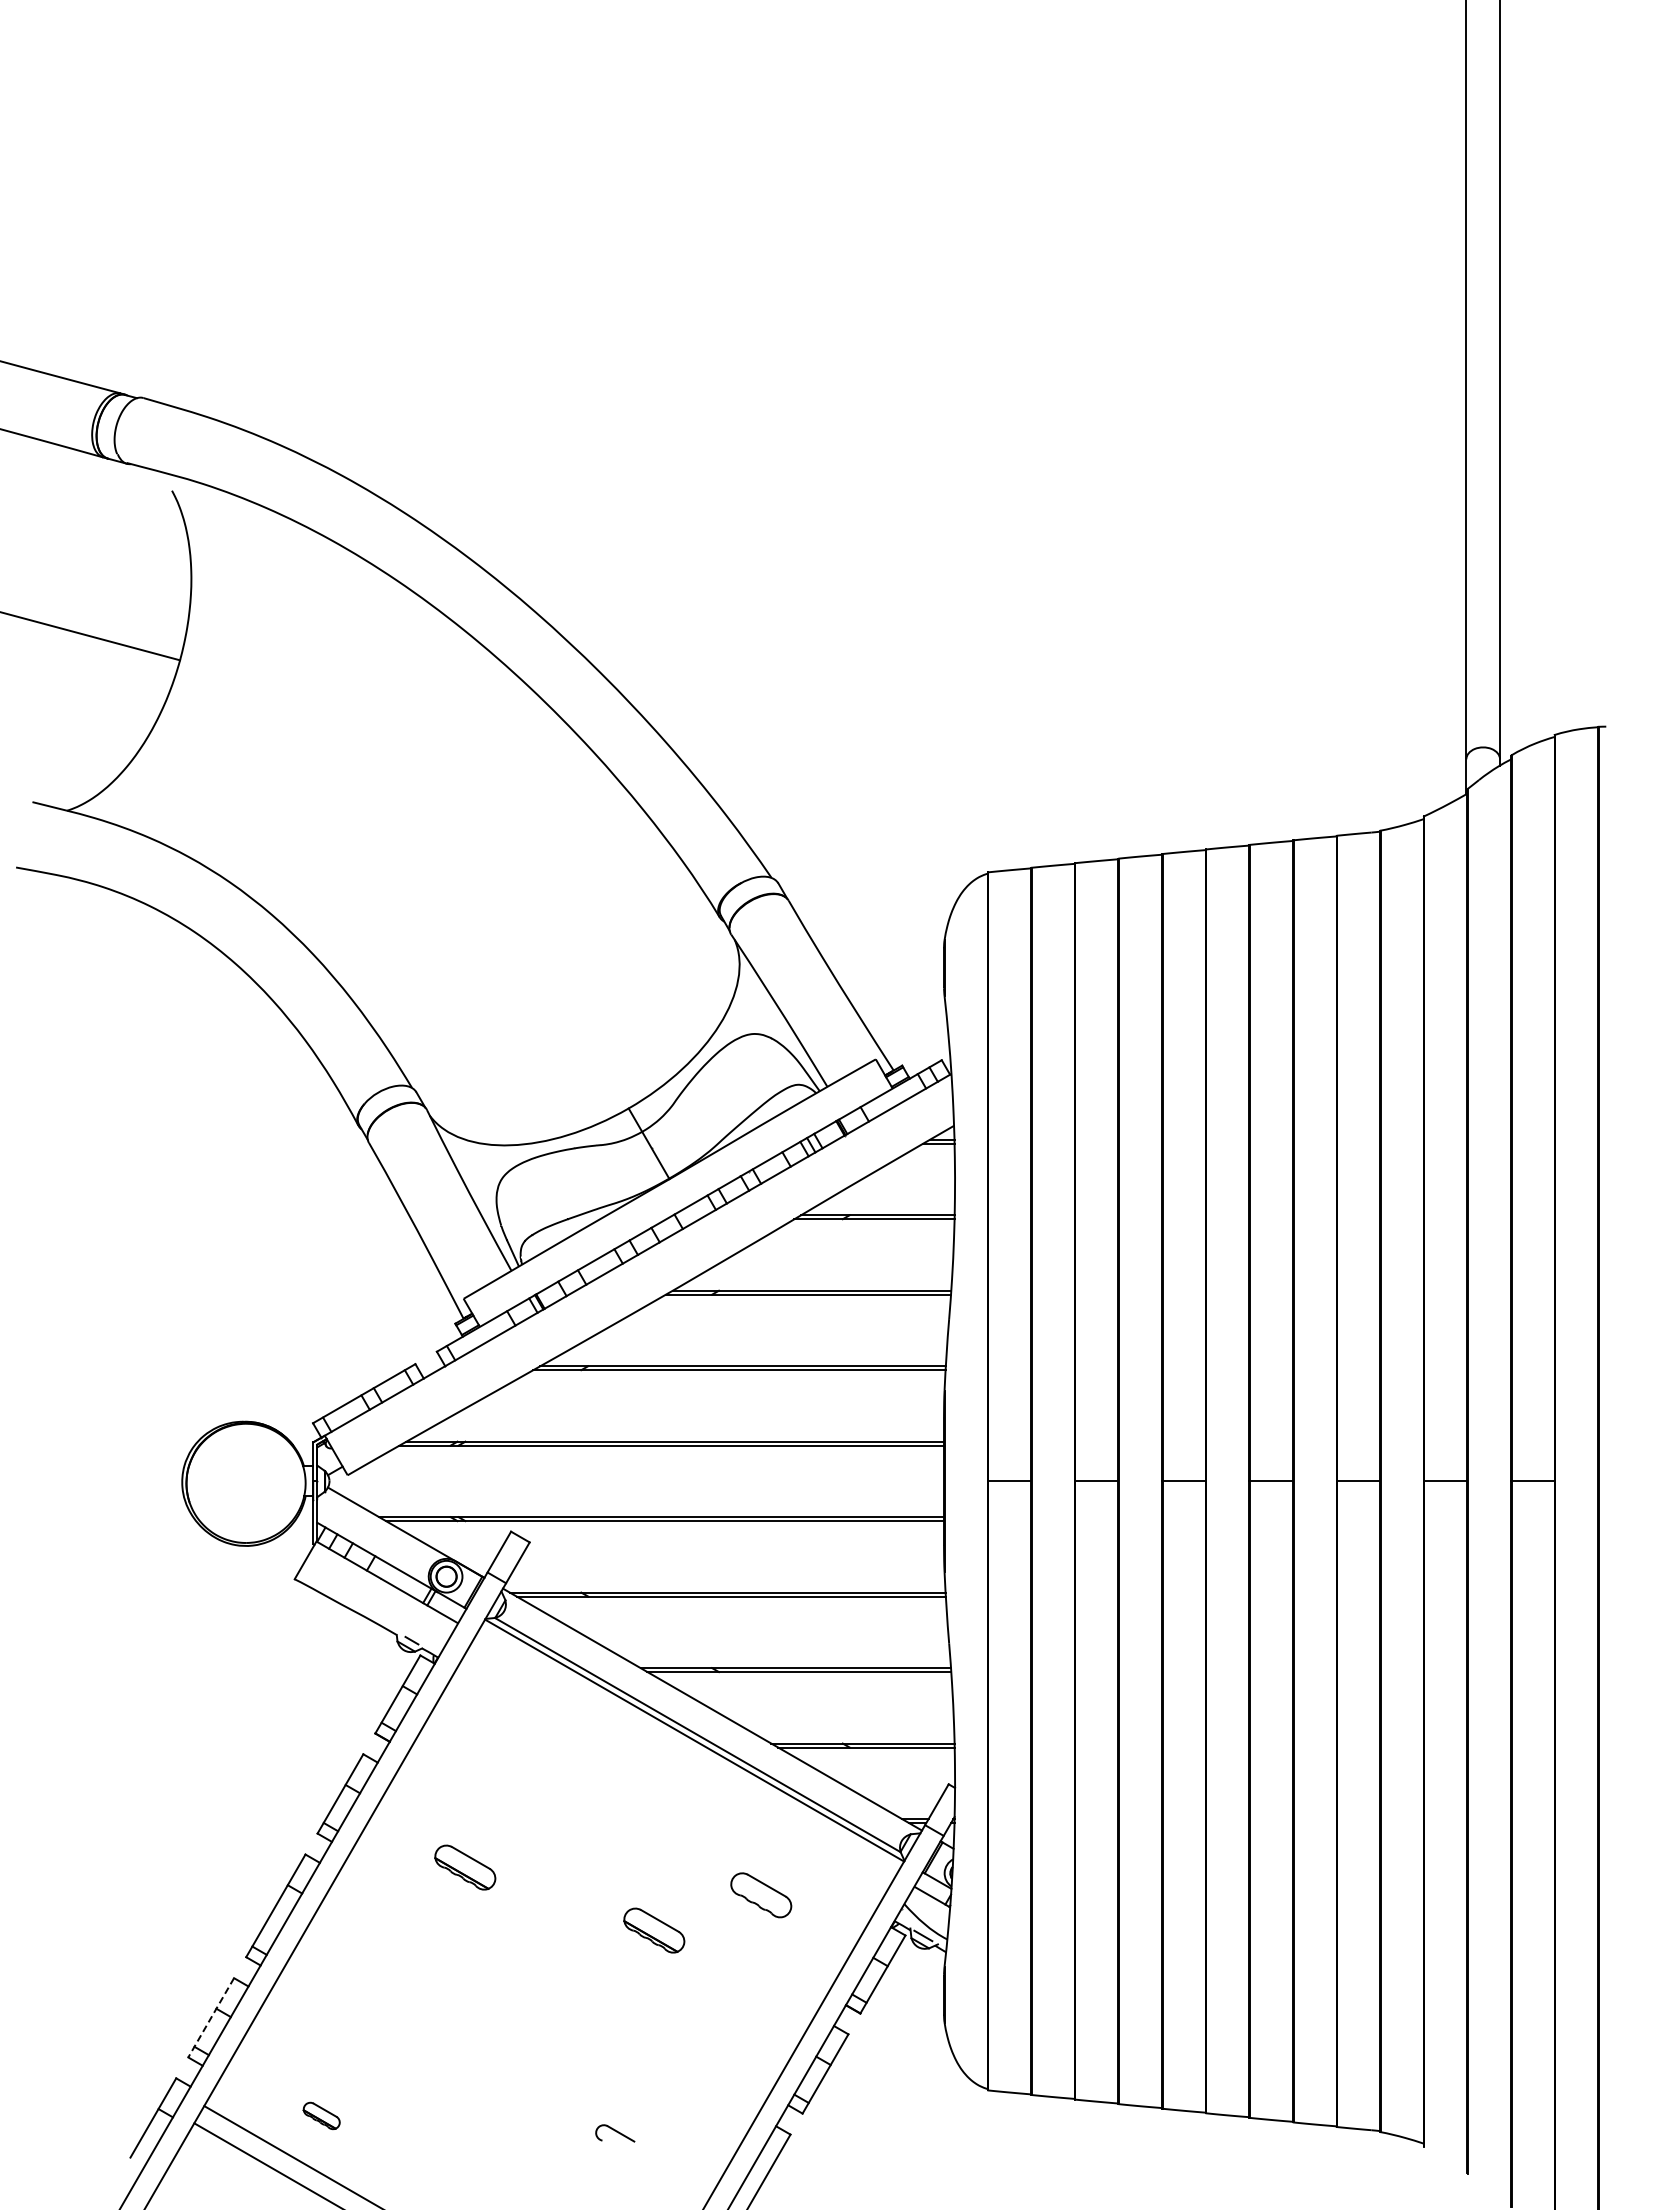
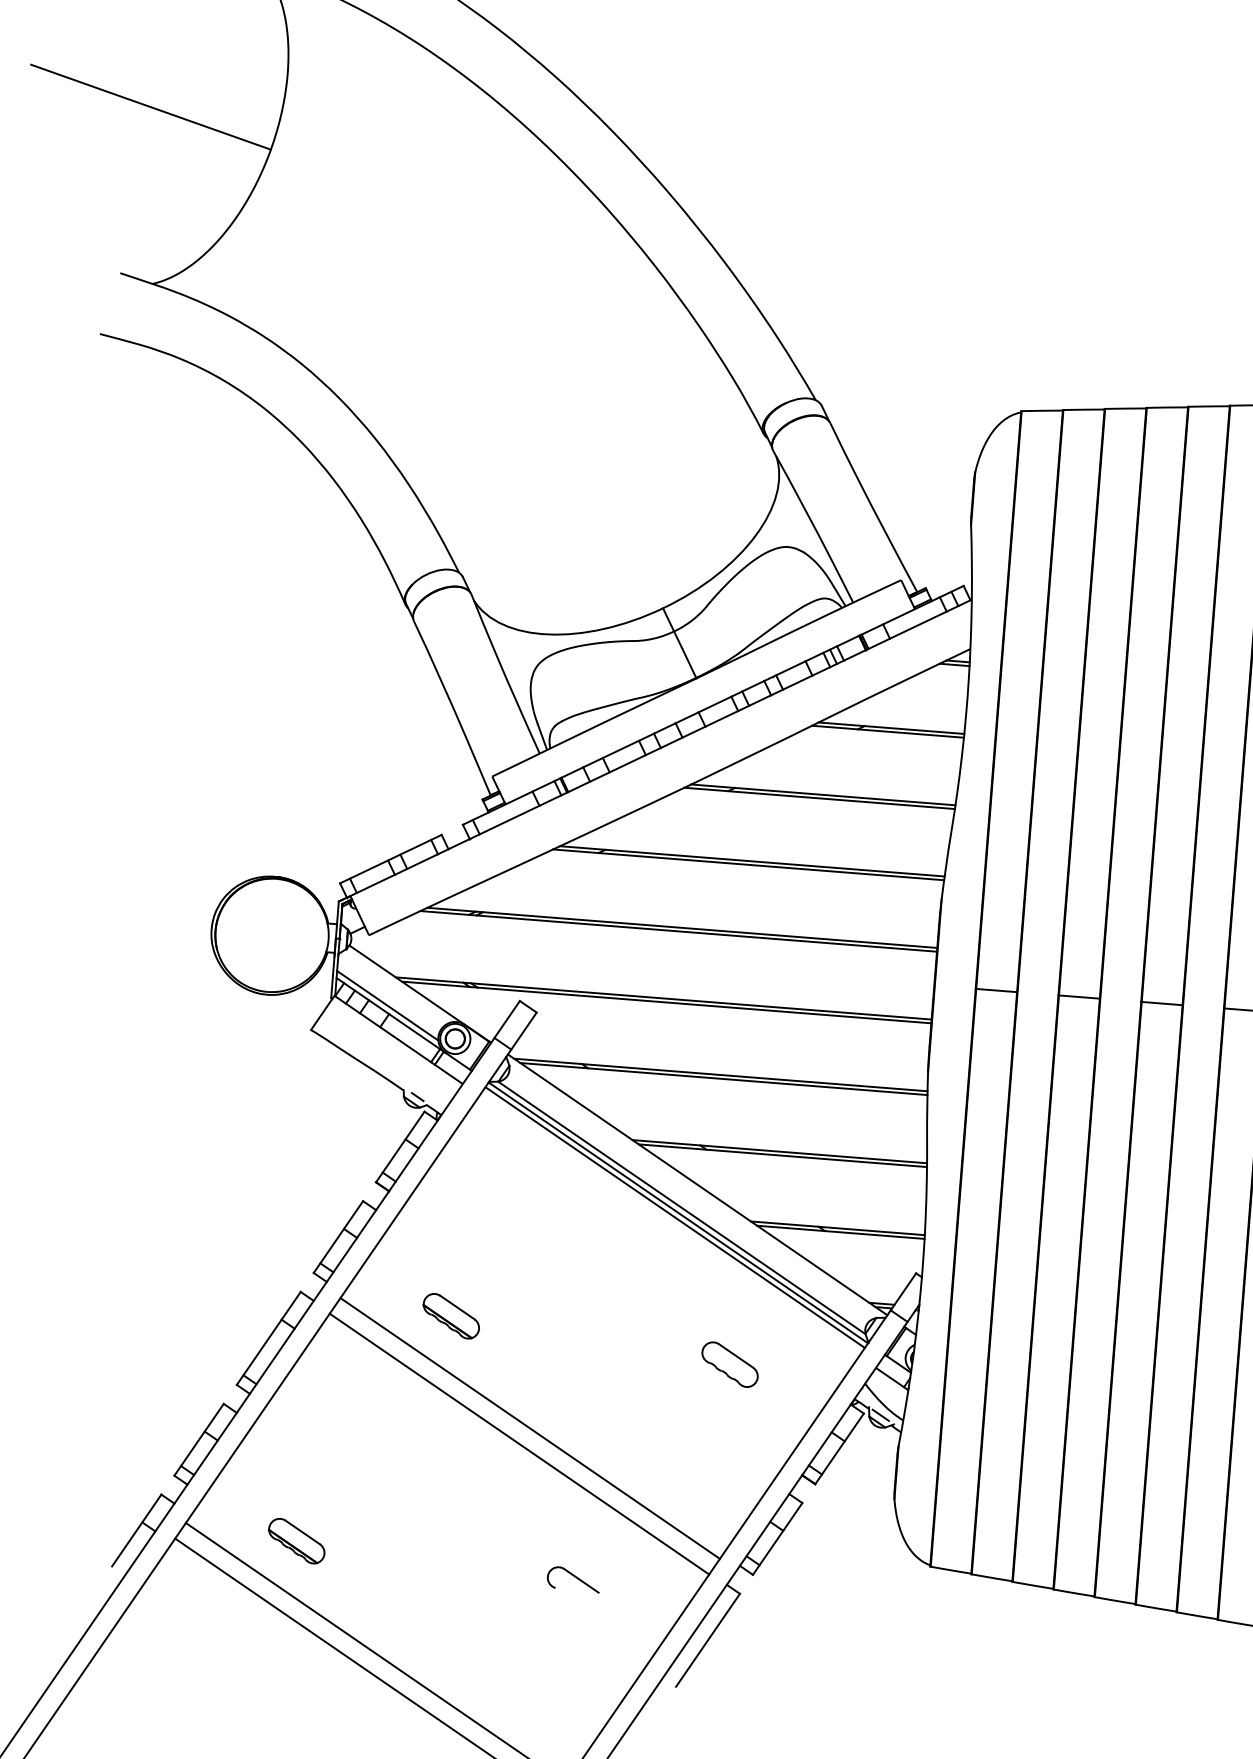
line: (373, 1547) -> (388, 1005), added
line: (691, 1745) -> (675, 1217), added
part: (654, 1930) -> (626, 1390), removed
line: (556, 1978) -> (529, 1428), added
line: (546, 1995) -> (518, 1443), added
line: (211, 2017) -> (199, 1439), dashed -> solid
part: (321, 2115) -> (296, 1540), size x1.67
part: (615, 2133) -> (573, 1579), size x1.43

